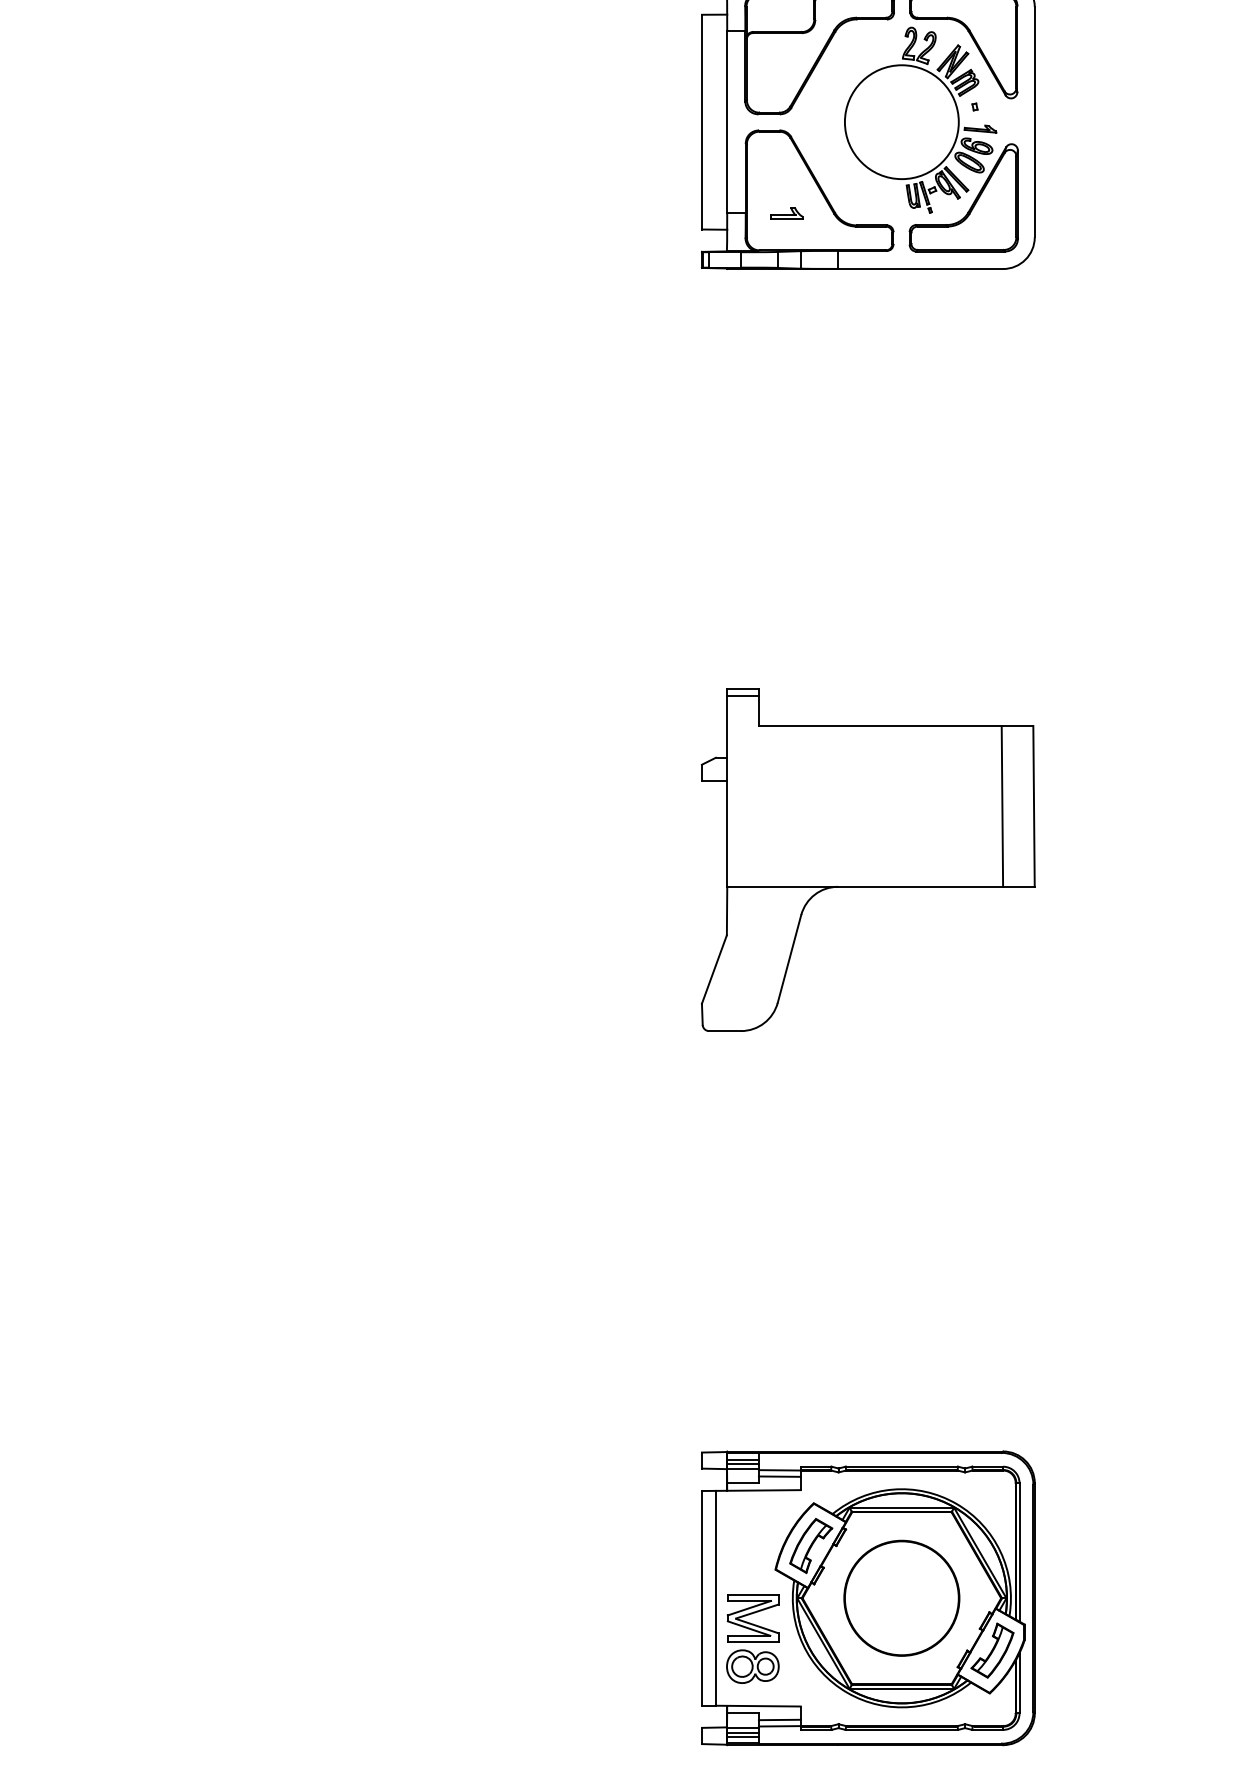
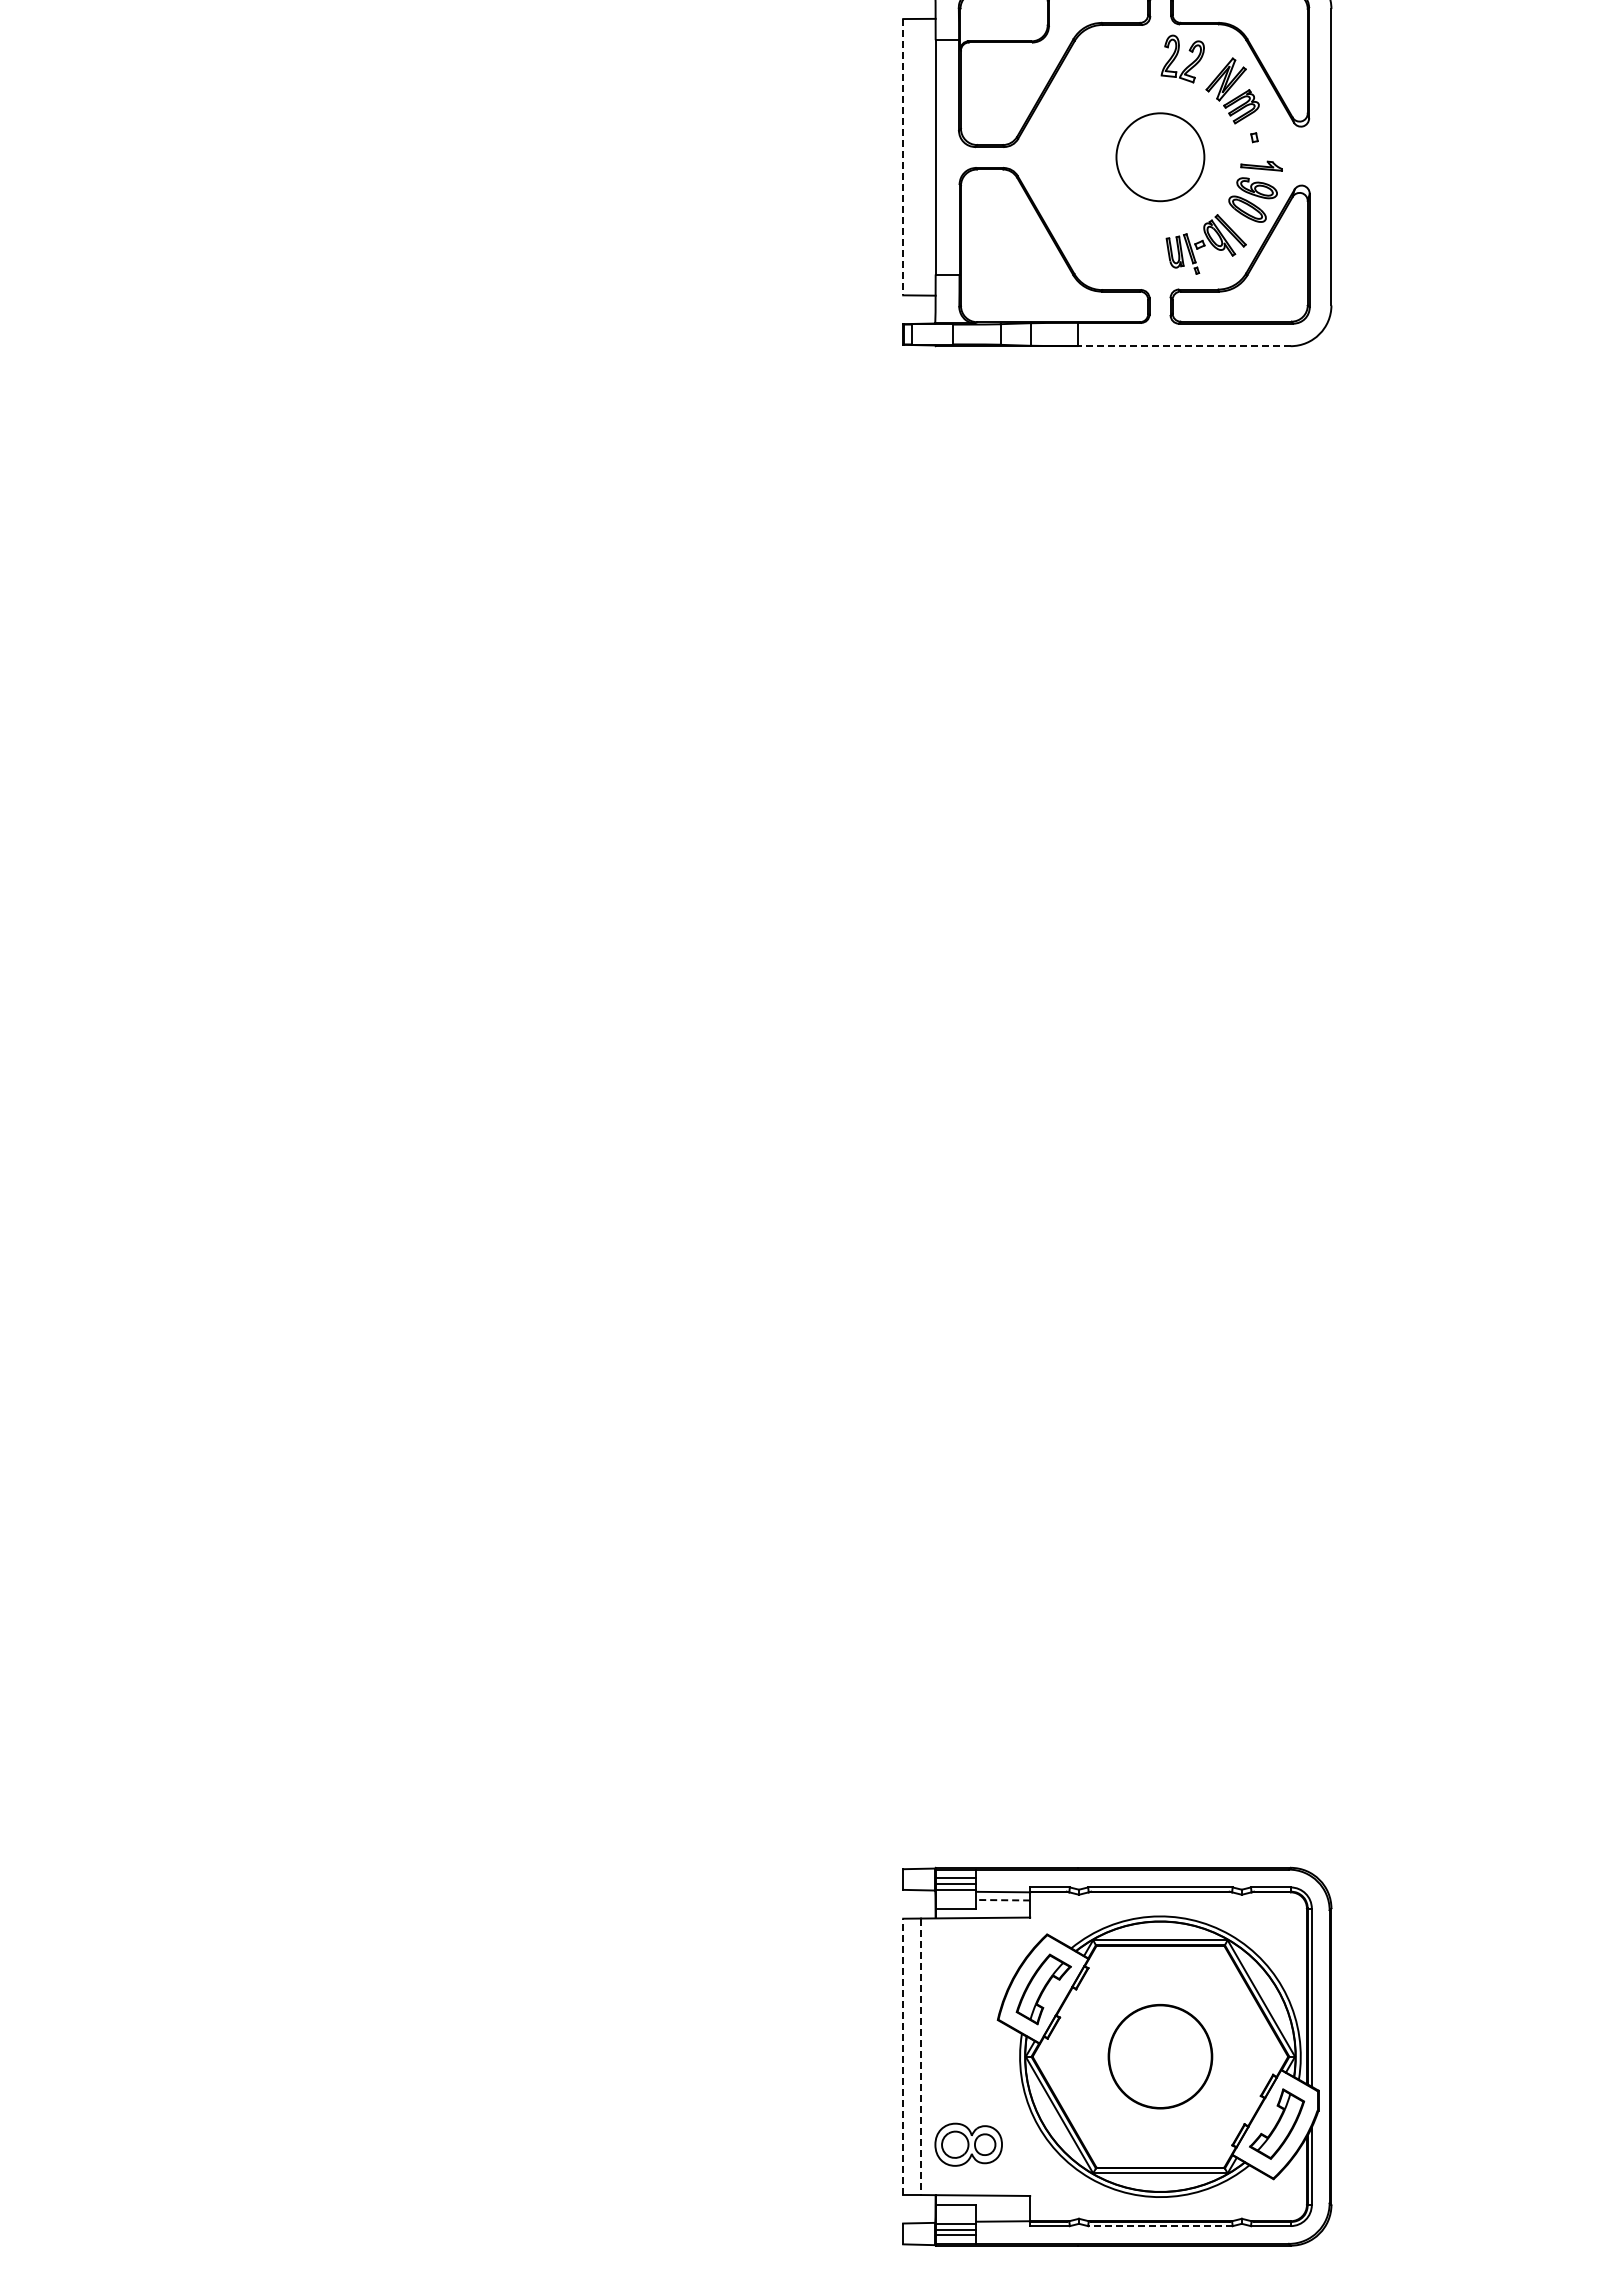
line: (702, 122) -> (903, 157), solid -> dashed
circle: (901, 122) -> (1160, 157), size x0.6
part: (786, 213) -> (1012, 274), removed
line: (919, 269) -> (1183, 346), solid -> dashed
part: (868, 859) -> (1117, 1106), removed
line: (779, 1476) -> (1003, 1900), solid -> dashed
line: (702, 1598) -> (903, 2056), solid -> dashed
line: (716, 1598) -> (921, 2057), solid -> dashed
circle: (901, 1598) -> (1160, 2056), size x0.7
part: (752, 1618) -> (968, 2082), removed
line: (779, 1720) -> (1003, 2213), removed
line: (901, 1730) -> (1159, 2226), solid -> dashed

